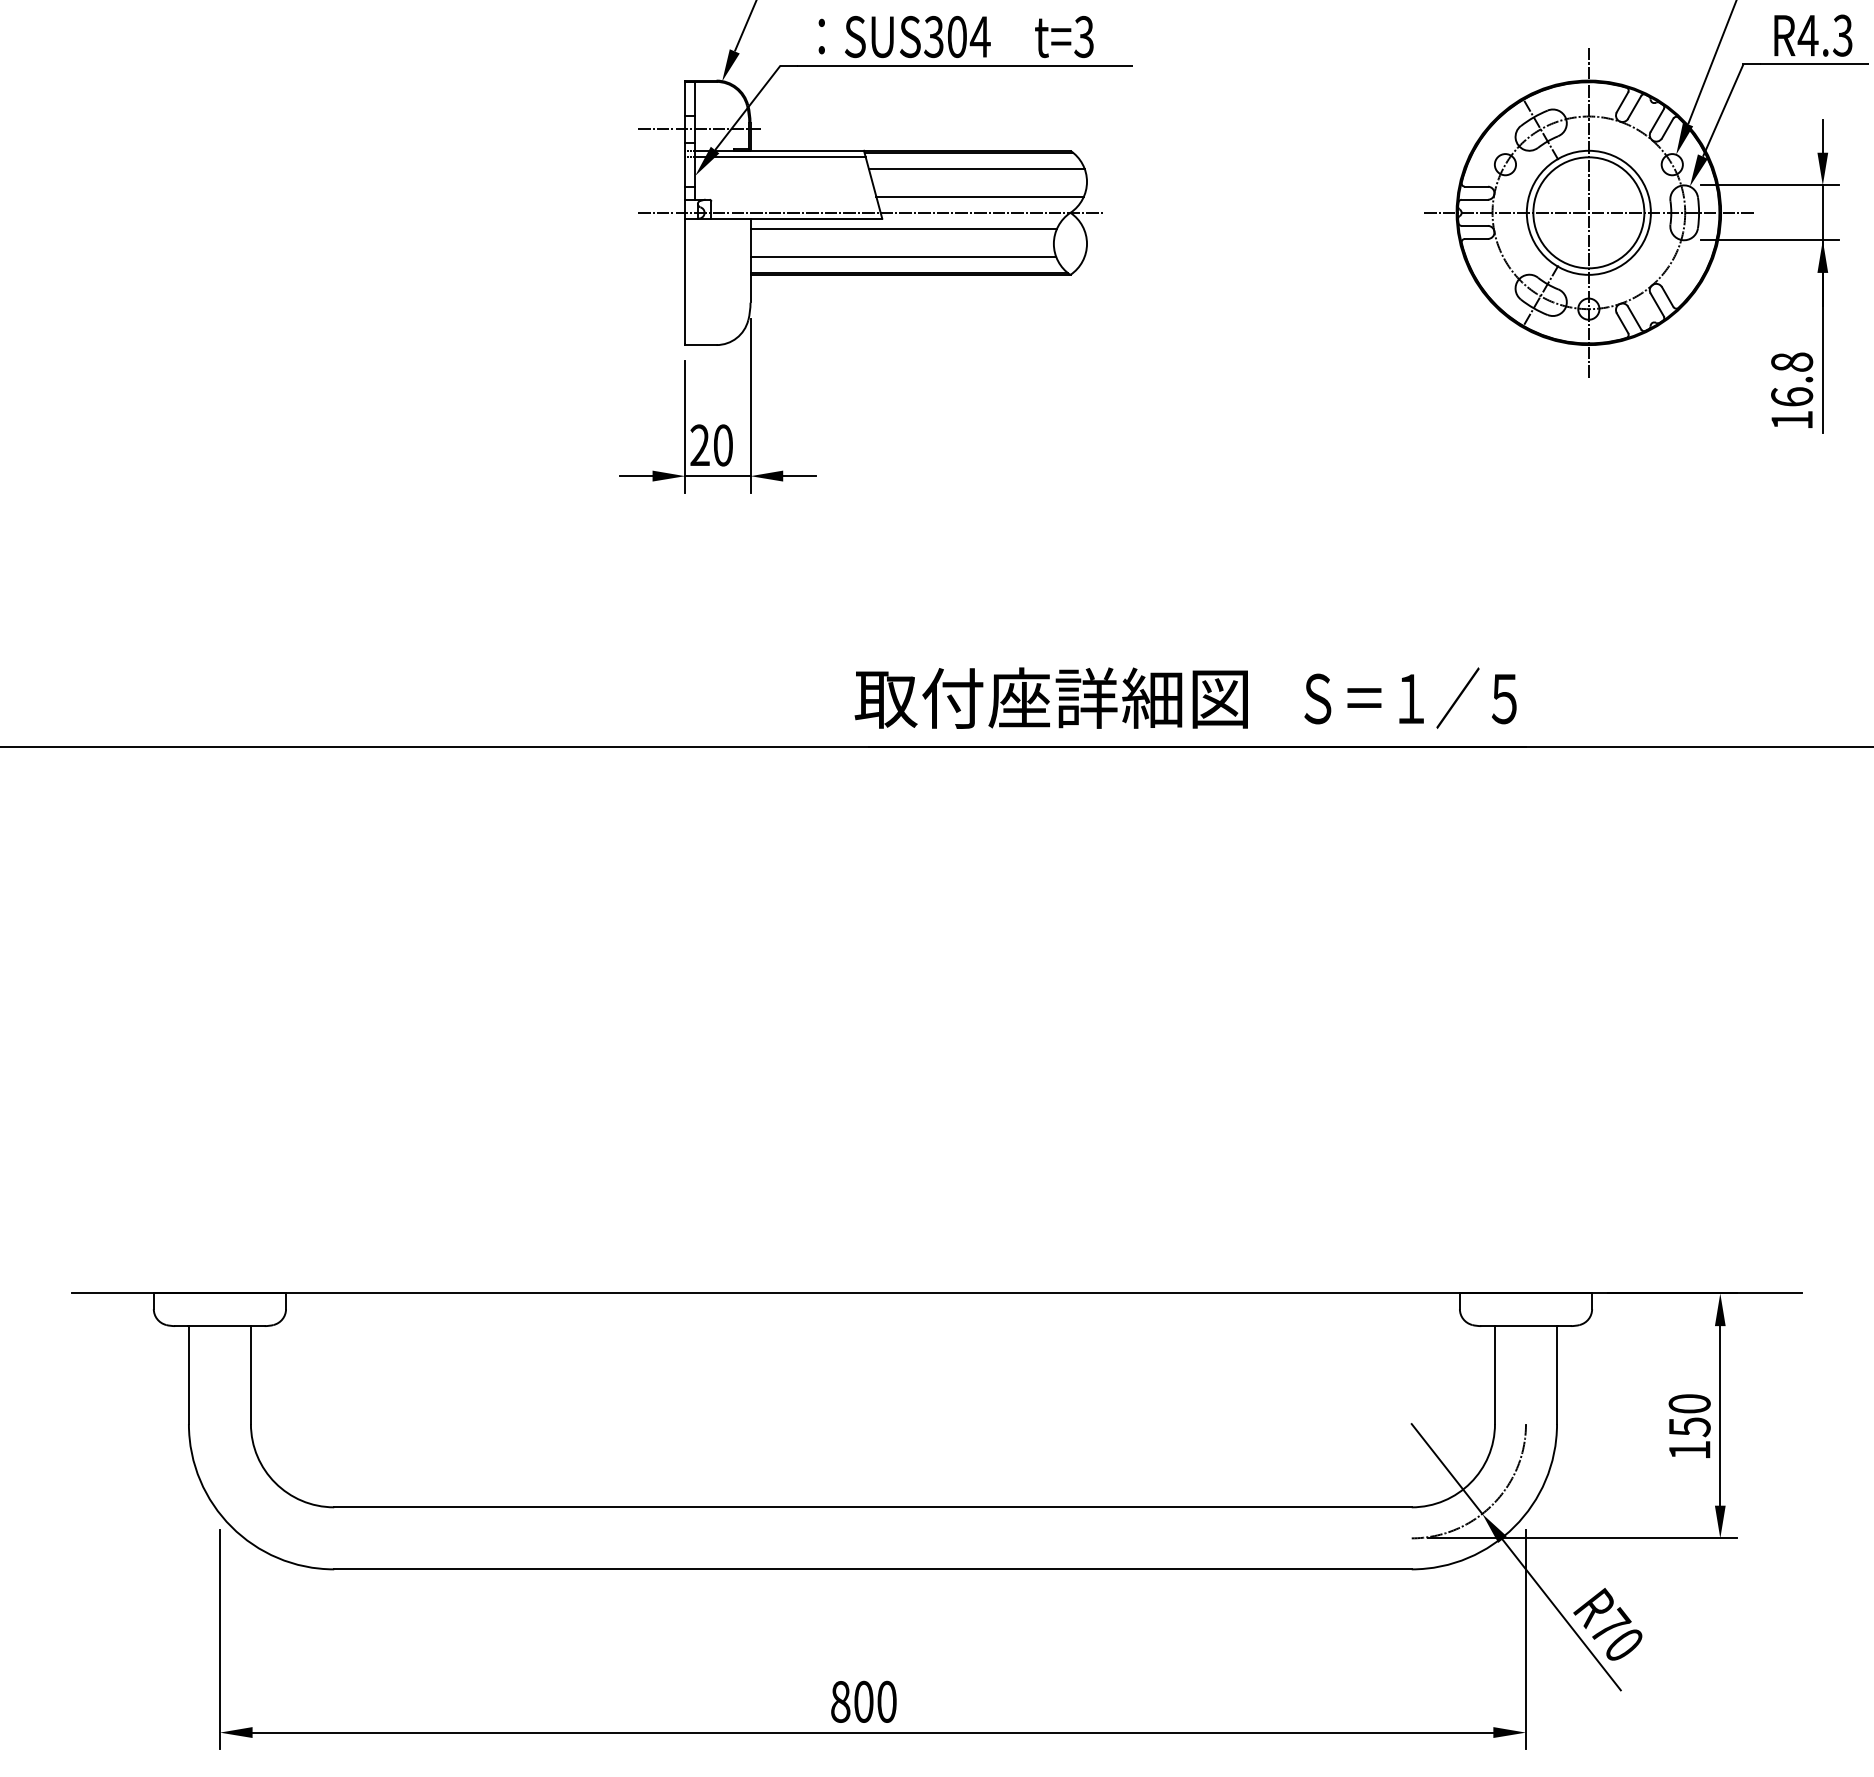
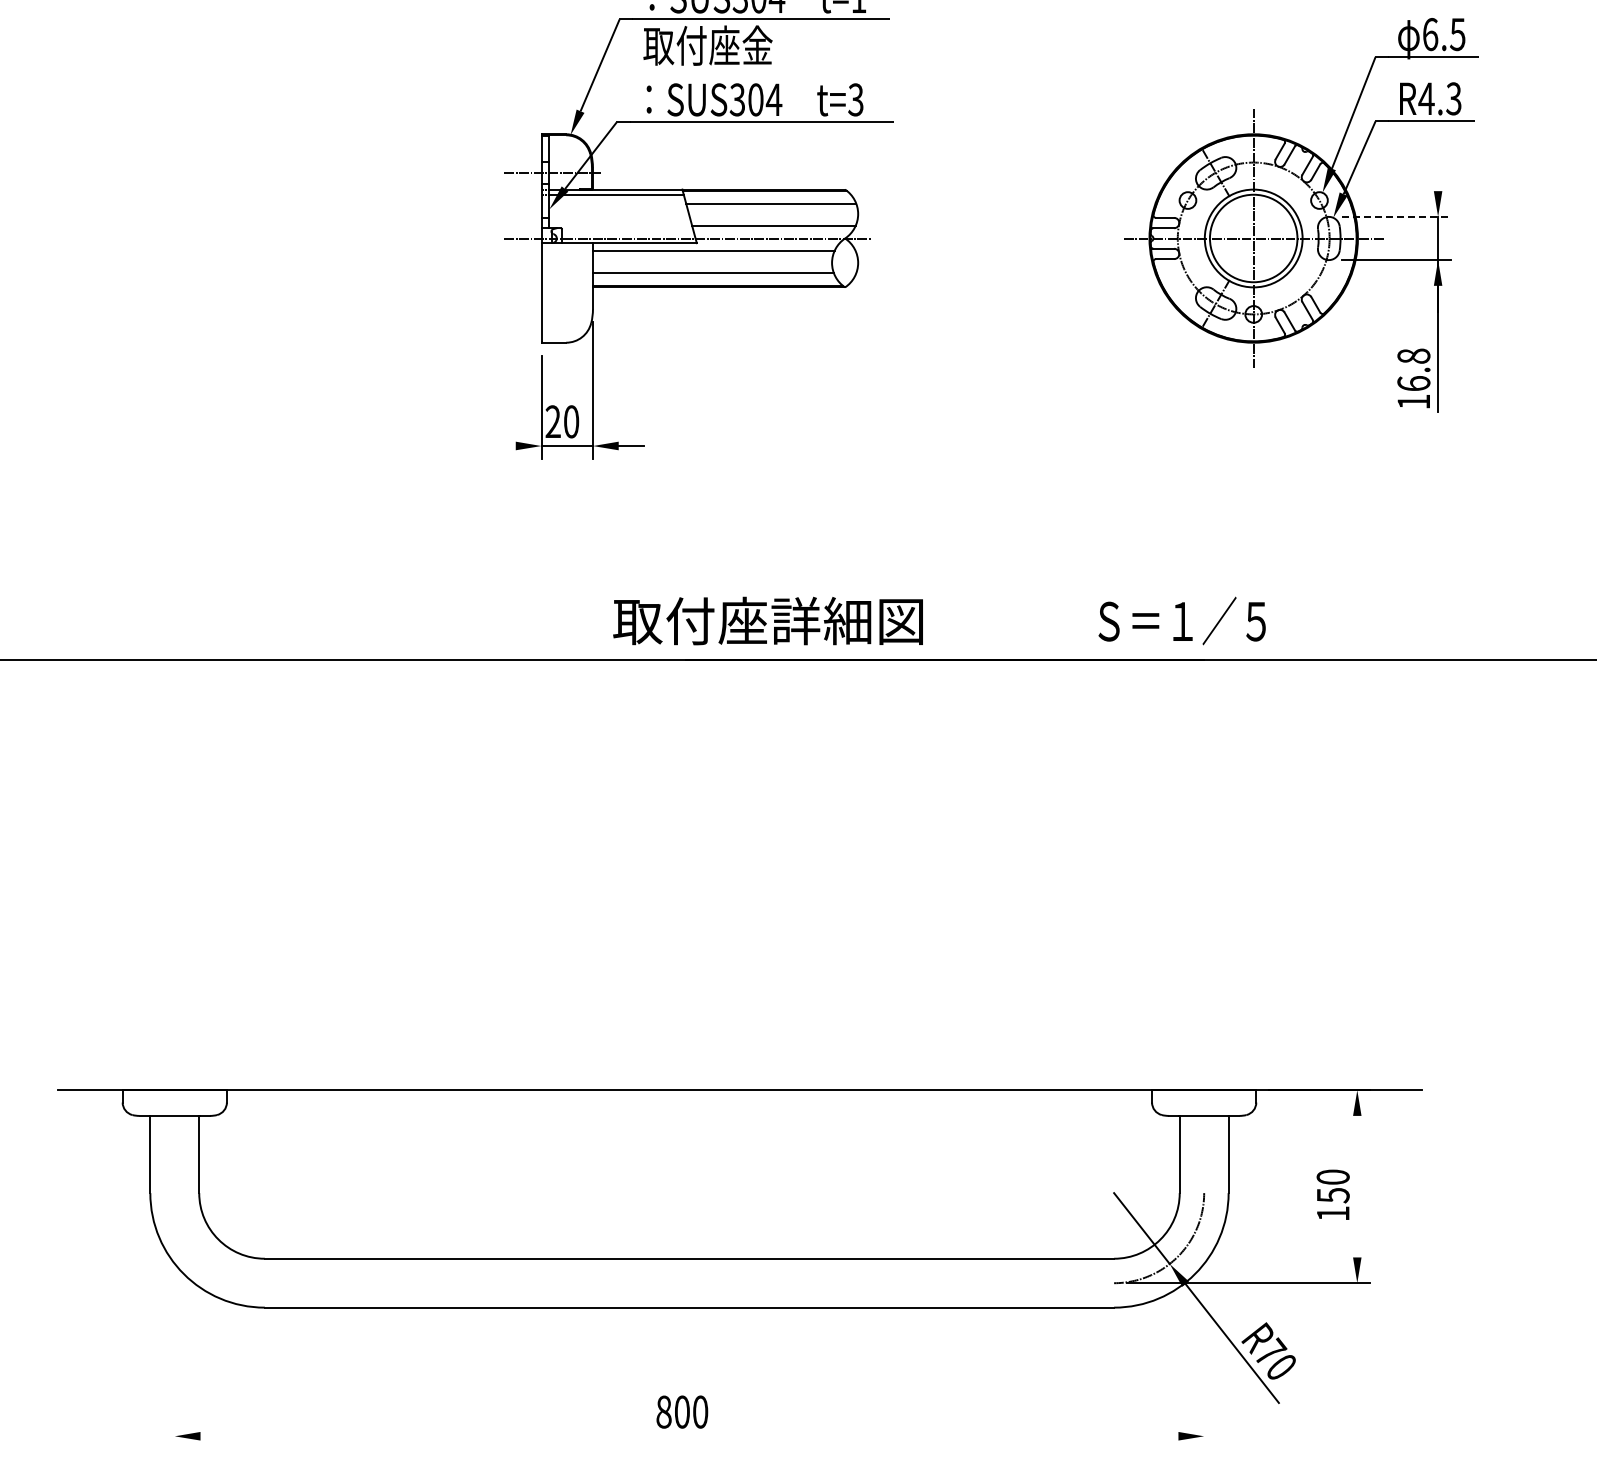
line: (1823, 136) -> (1438, 178), removed
line: (1770, 184) -> (1396, 216), solid -> dashed
line: (635, 476) -> (502, 446), removed
text: (1050, 697) -> (767, 620), moved
text: (1409, 697) -> (1181, 620), moved
line: (1720, 1415) -> (1357, 1186), removed
line: (219, 1638) -> (174, 1362), removed
line: (1526, 1638) -> (1204, 1362), removed
line: (872, 1732) -> (689, 1436), removed

